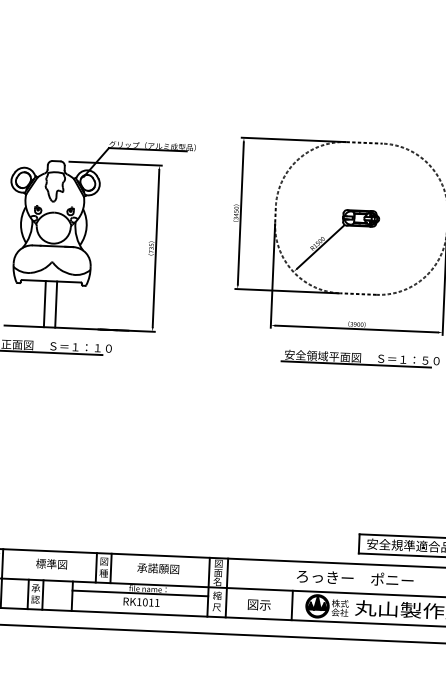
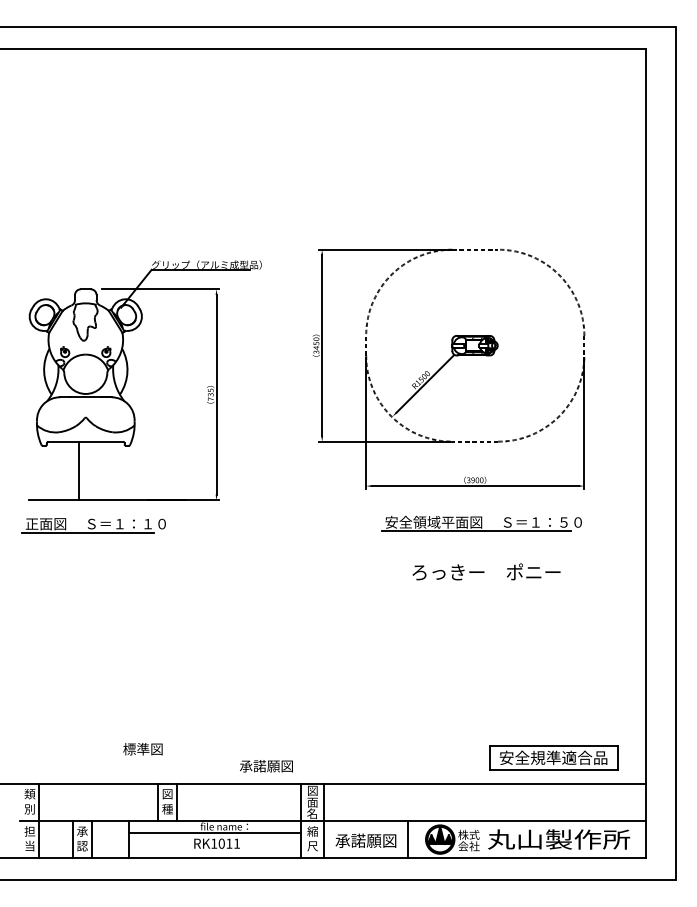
line: (55, 304) -> (92, 470), removed
text: (51, 564) -> (142, 749), moved
text: (158, 568) -> (266, 766), moved
text: (355, 577) -> (486, 571), moved
text: (258, 604) -> (365, 840), 図示 -> 承諾願図

